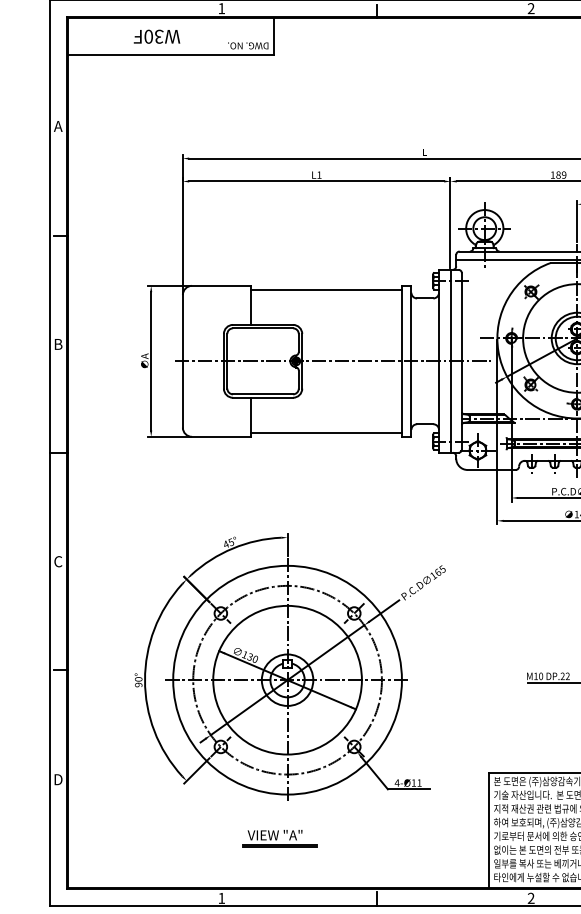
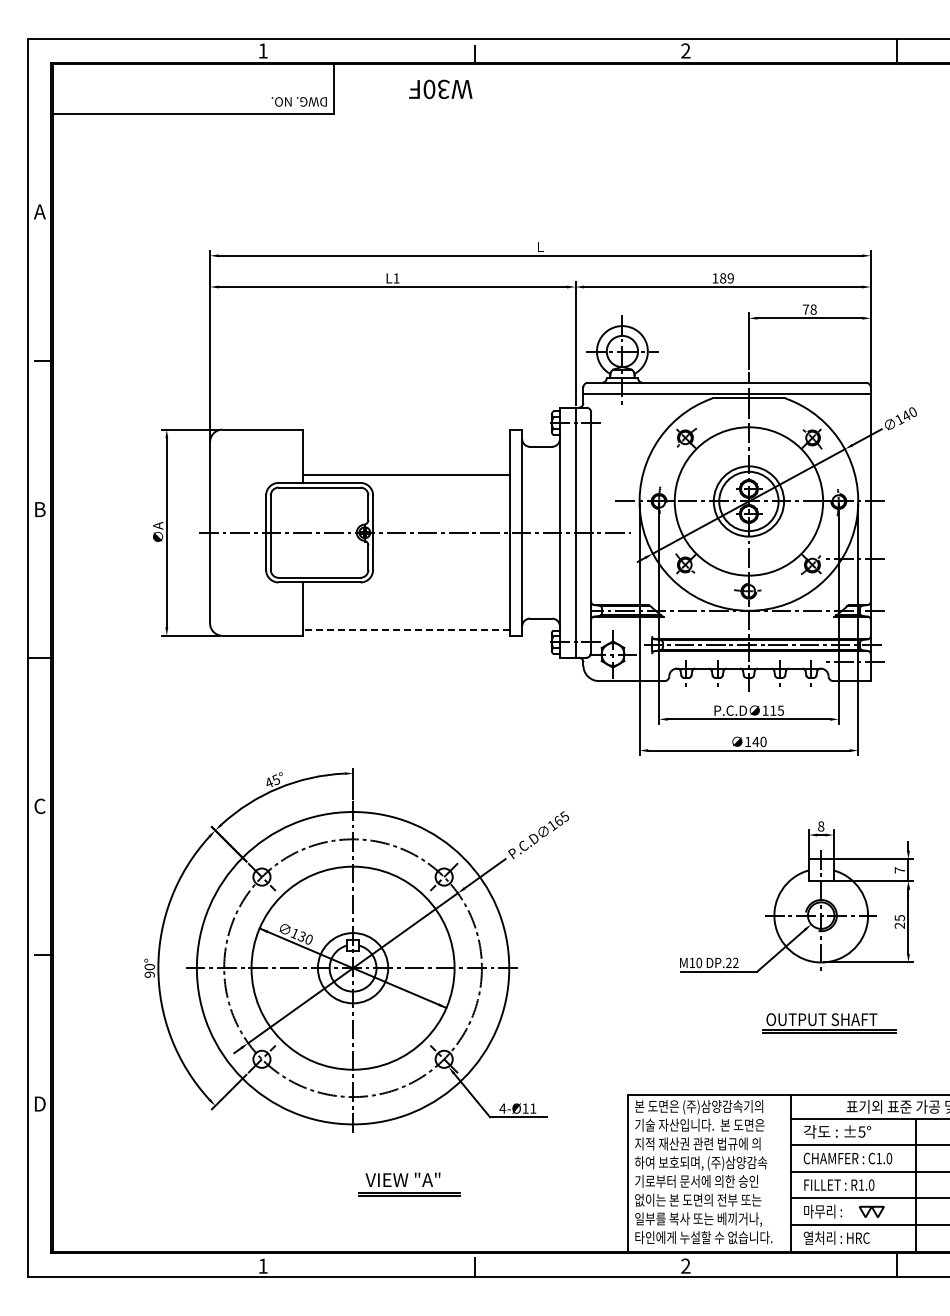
text: (156, 36) -> (440, 89), moved
line: (325, 290) -> (405, 475), moved
line: (326, 432) -> (406, 630), solid -> dashed
part: (279, 838) -> (409, 1184), moved

